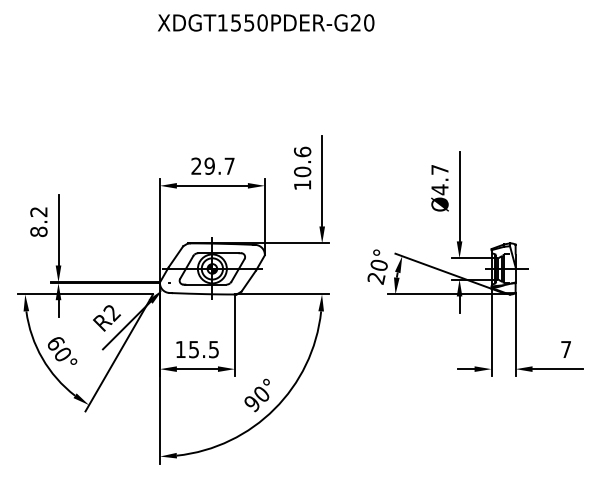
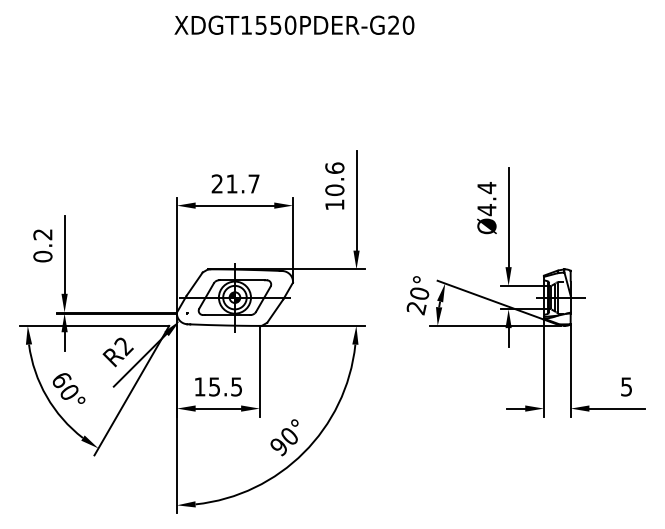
text: (209, 165) -> (231, 183), 29.7 -> 21.7
text: (439, 169) -> (486, 187), Ø4.7 -> Ø4.4
text: (38, 231) -> (42, 256), 8.2 -> 0.2
text: (565, 349) -> (625, 386), 7 -> 5

